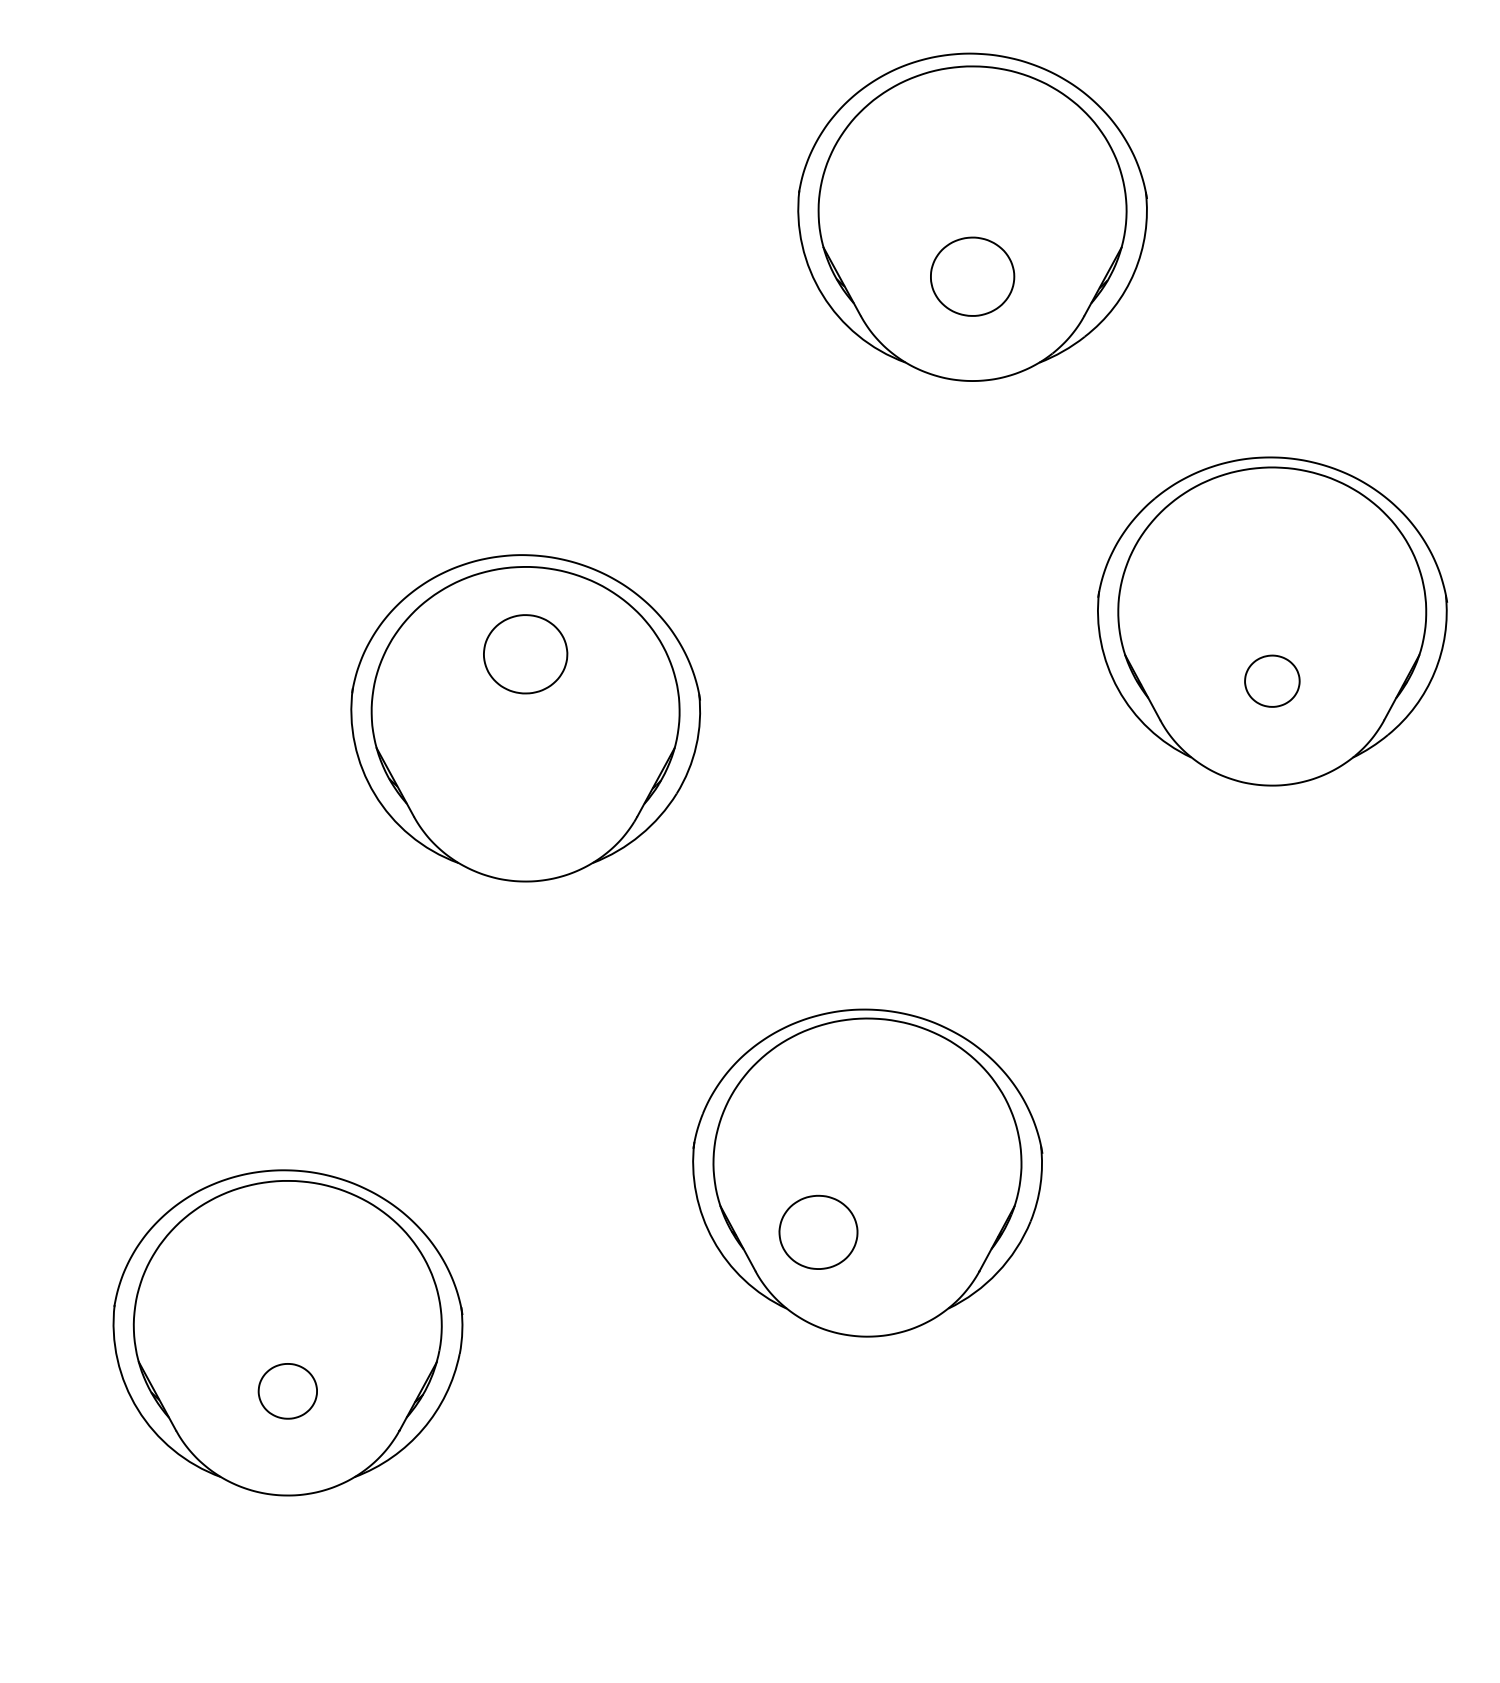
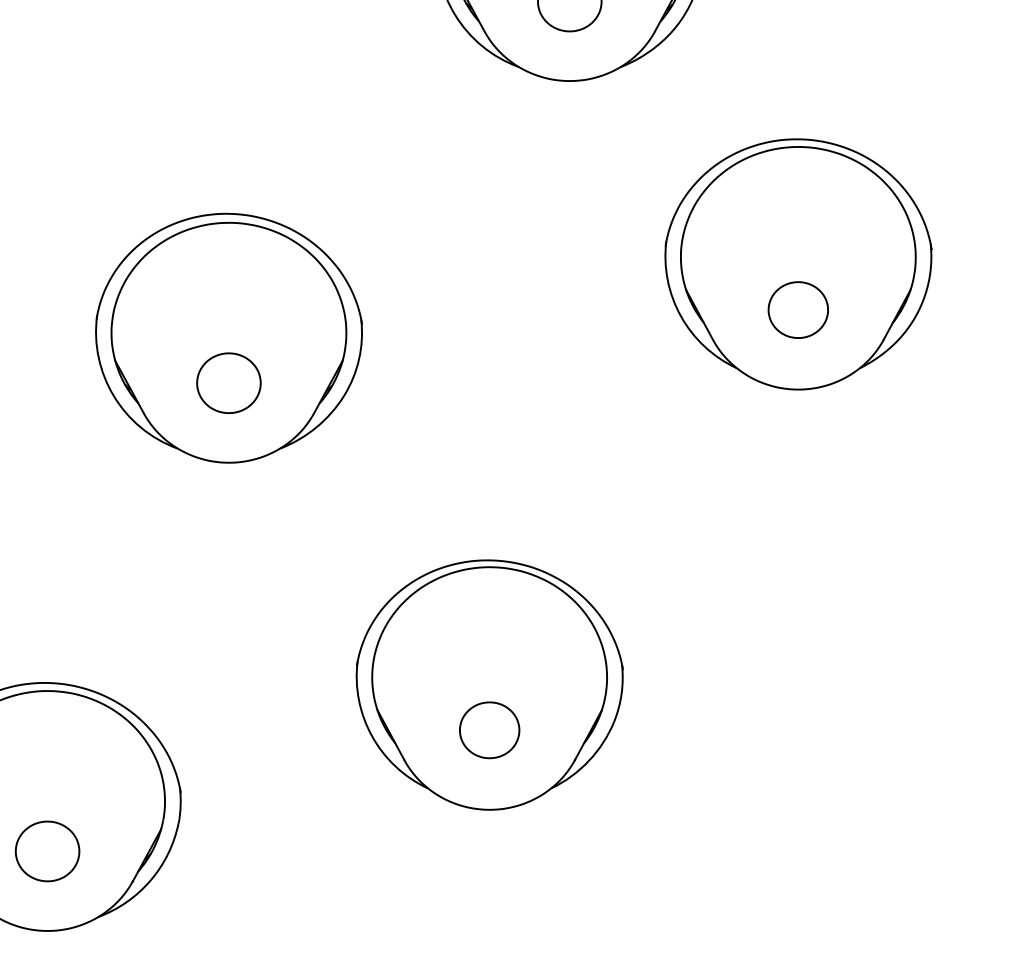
part: (525, 654) -> (228, 383), moved
part: (1272, 680) -> (798, 309), size x1.43
part: (818, 1231) -> (489, 729), moved
part: (287, 1391) -> (47, 851), size x1.43

